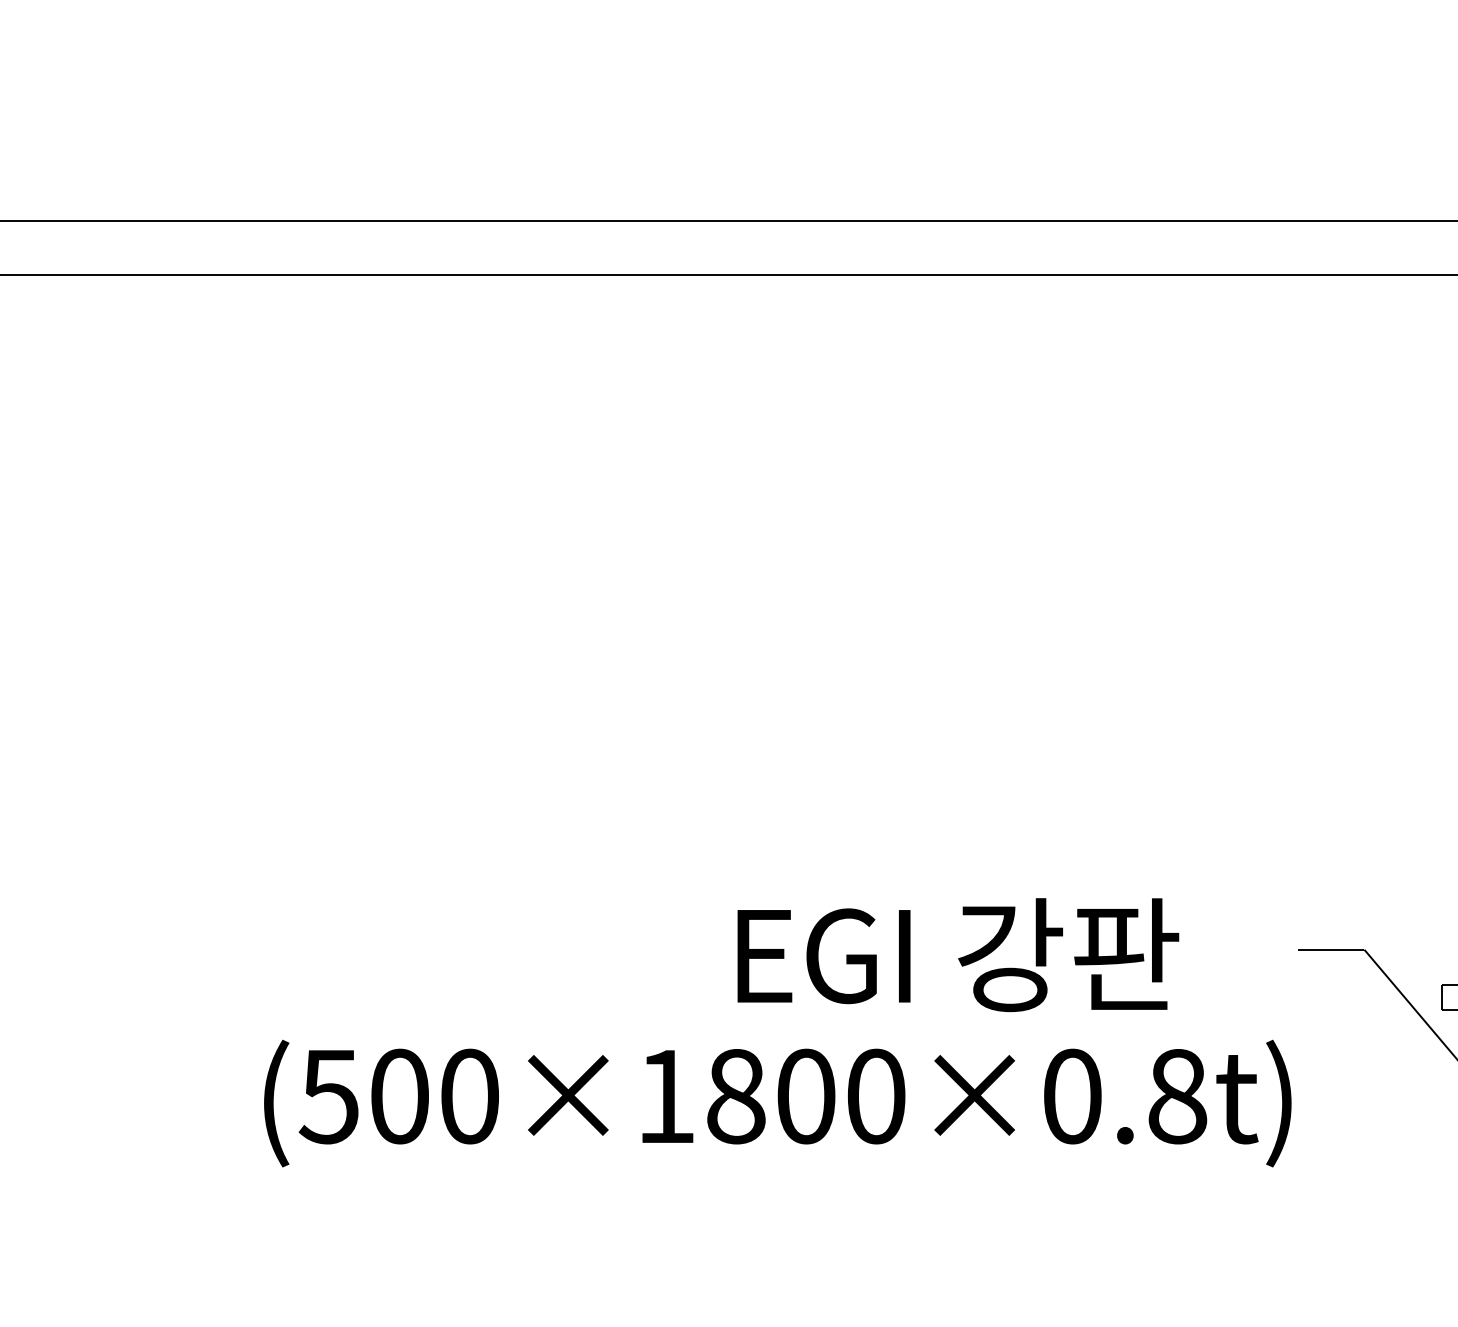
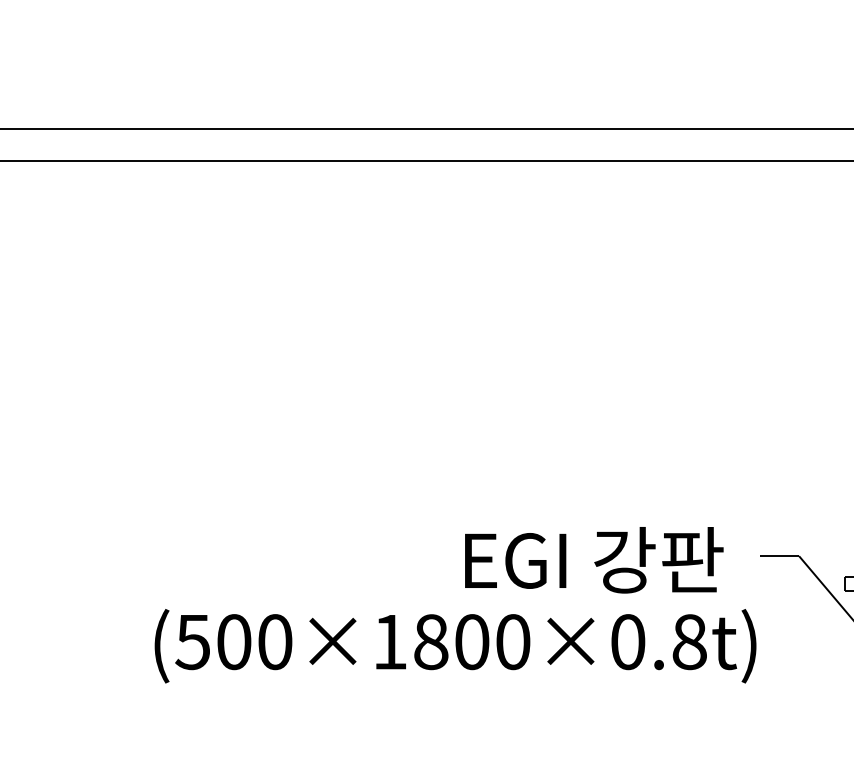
text: (958, 955) -> (594, 560), moved

